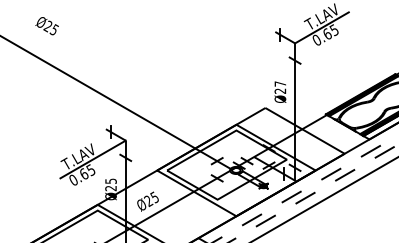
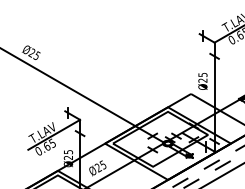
text: (46, 26) -> (30, 53), moved
text: (280, 83) -> (203, 74), Ø27 -> Ø25

